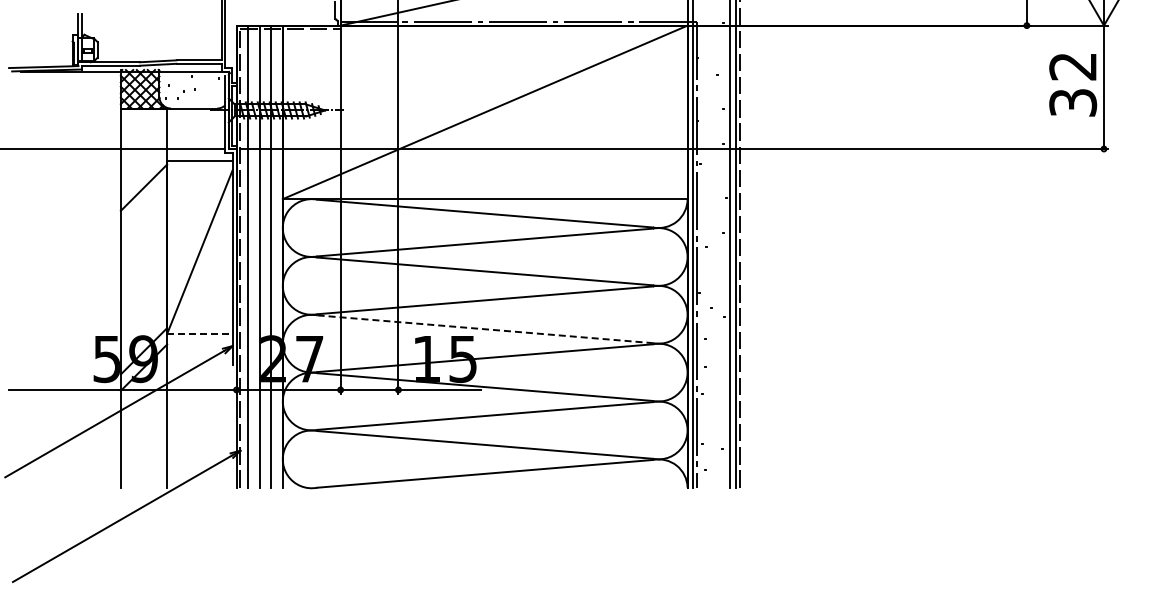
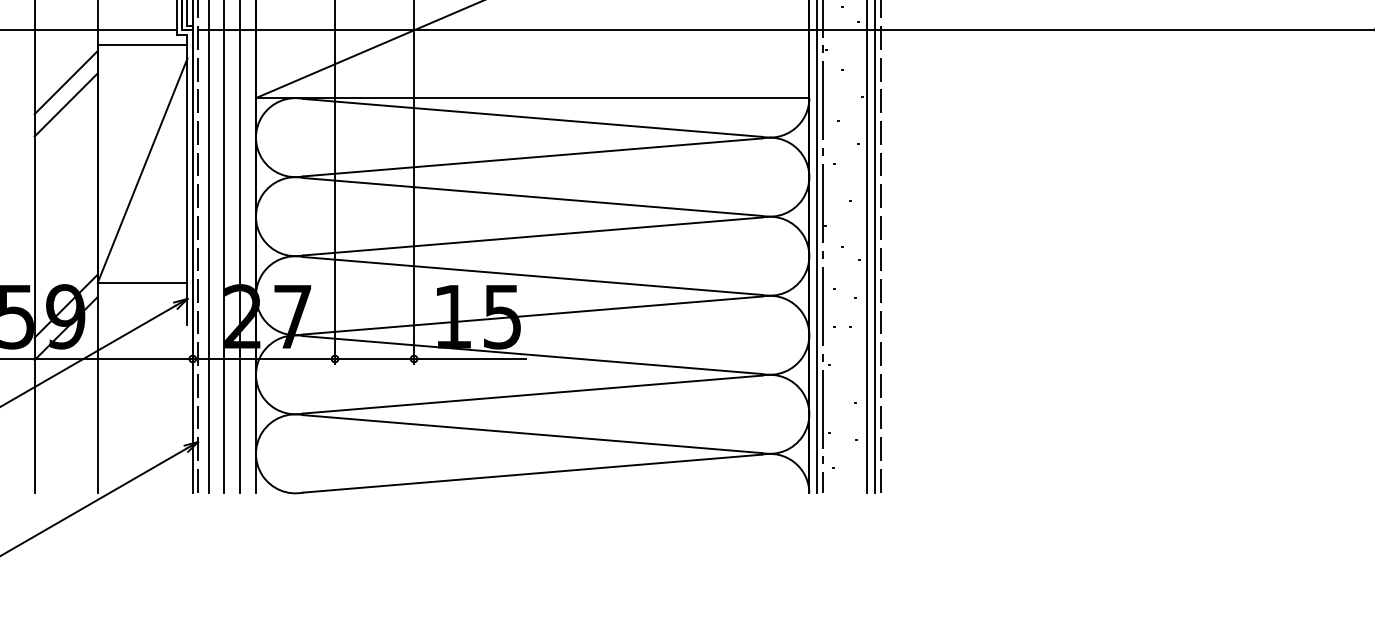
line: (143, 203) -> (65, 104), added
line: (485, 329) -> (533, 276), dashed -> solid
line: (199, 334) -> (142, 283), dashed -> solid

